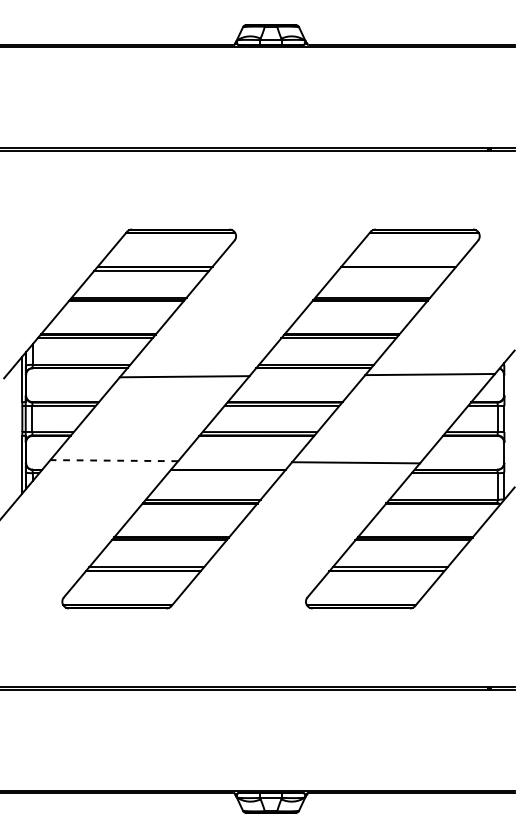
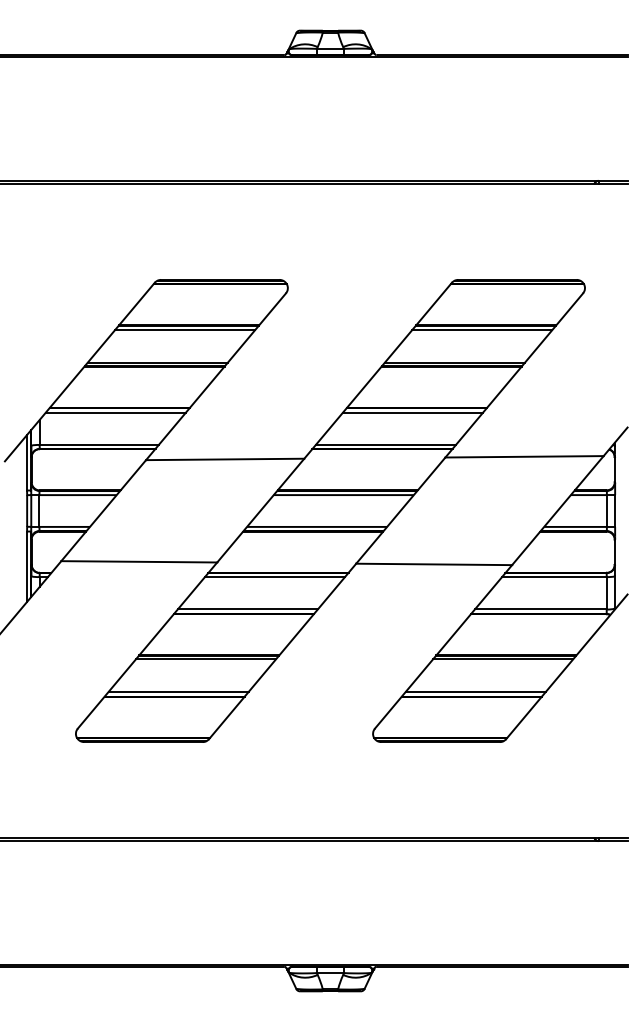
line: (394, 271) -> (481, 330), added
line: (114, 460) -> (139, 561), dashed -> solid
line: (225, 472) -> (275, 576), added

